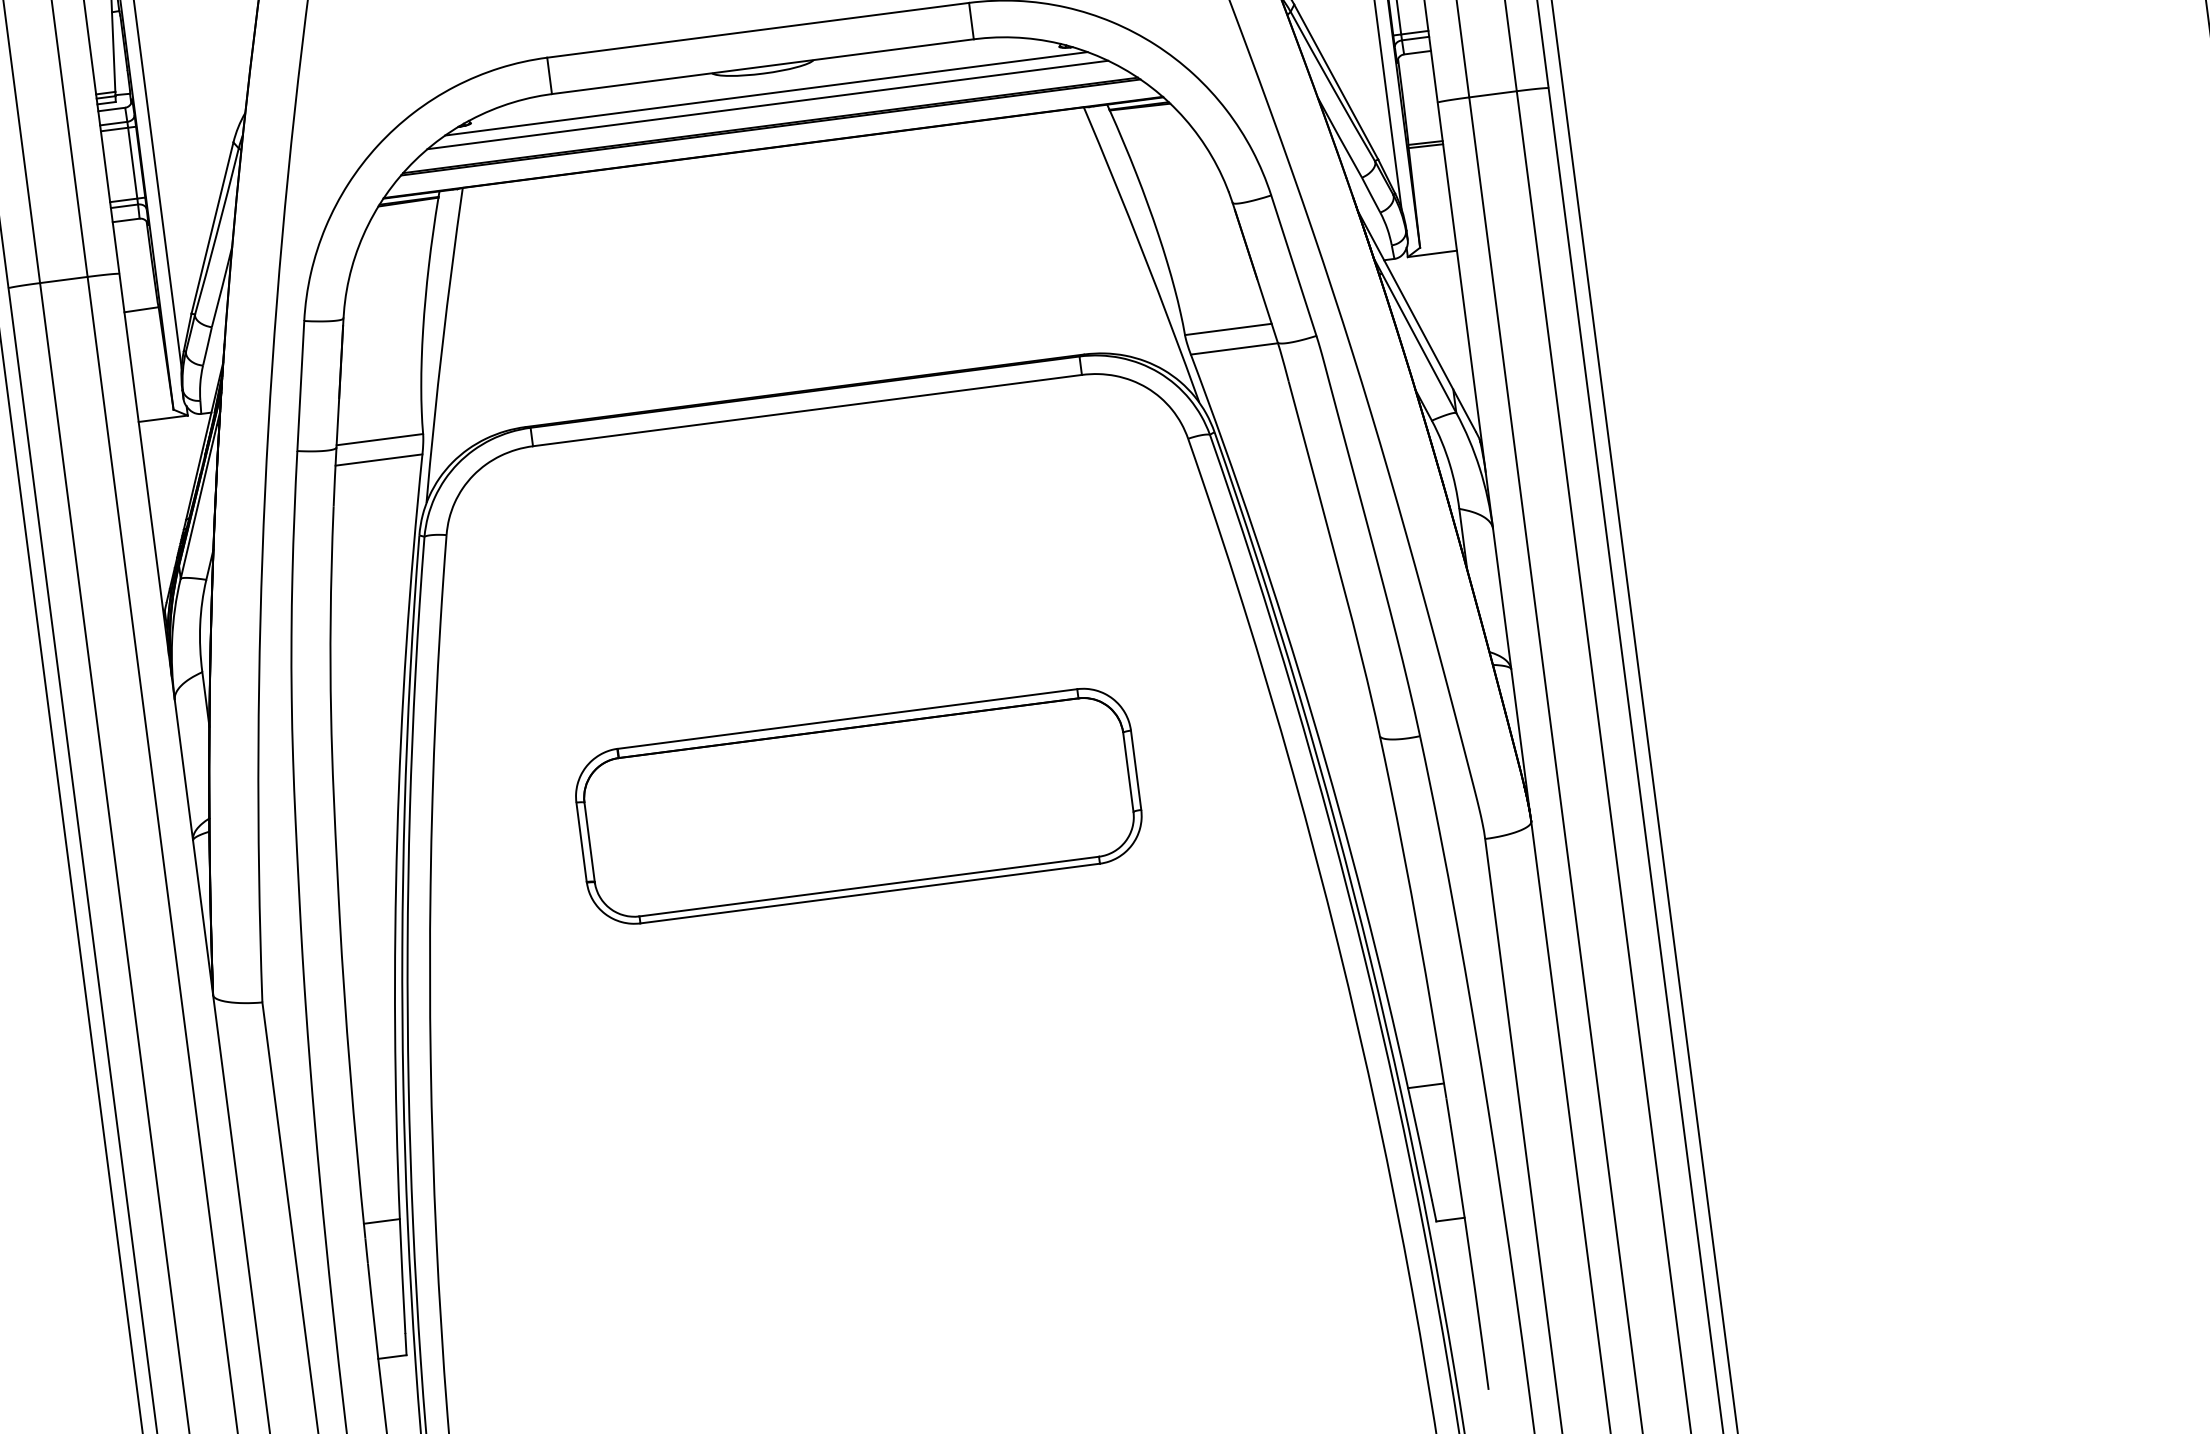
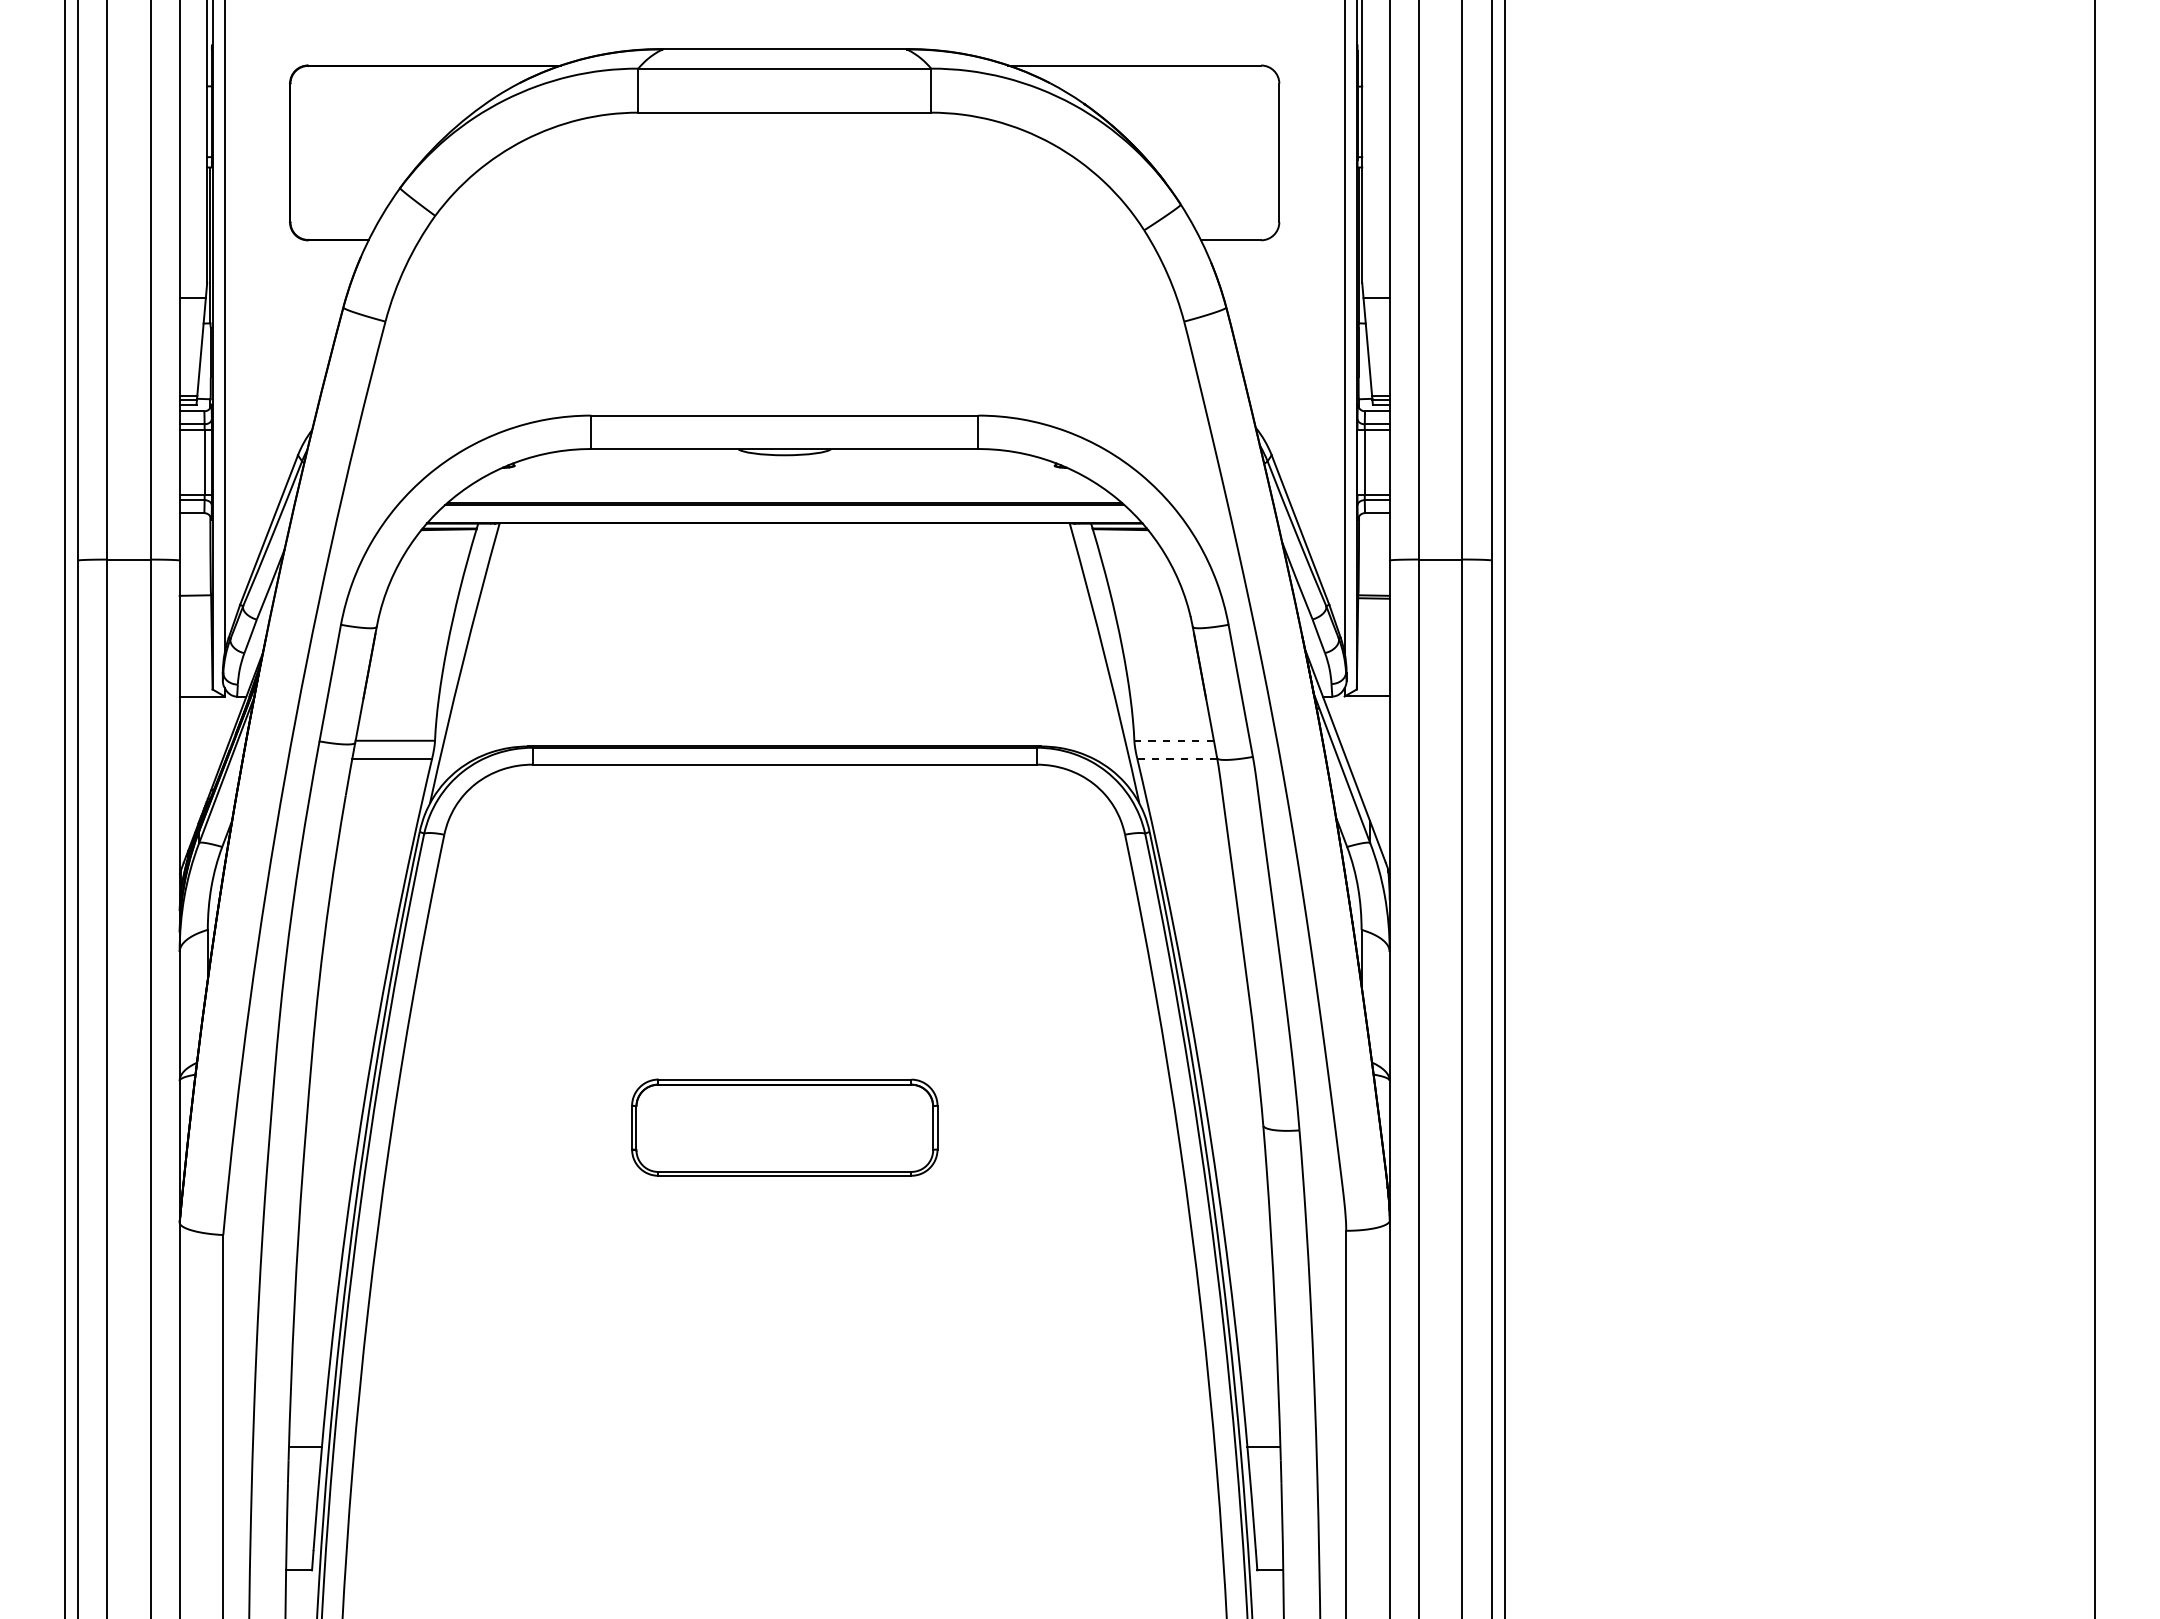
line: (766, 93) -> (784, 473), removed
line: (767, 105) -> (784, 484), removed
line: (1228, 329) -> (1174, 740), solid -> dashed
line: (1234, 349) -> (1177, 759), solid -> dashed
part: (858, 805) -> (784, 1127), size x0.6

